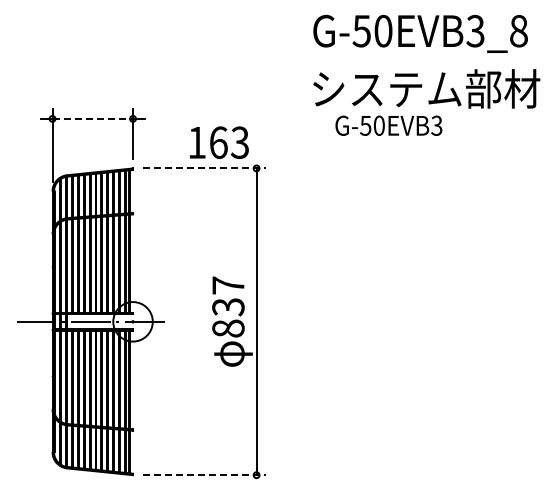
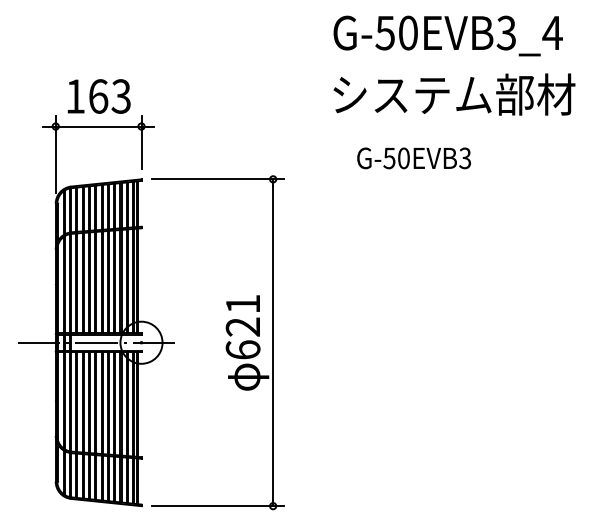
text: (518, 31) -> (552, 33), G-50EVB3_8 -> G-50EVB3_4
line: (93, 118) -> (99, 126), dashed -> solid
text: (388, 125) -> (413, 158), moved
text: (219, 142) -> (99, 96), moved
line: (204, 168) -> (217, 179), dashed -> solid
text: (228, 306) -> (243, 326), 837 -> 621
line: (204, 475) -> (217, 506), dashed -> solid

